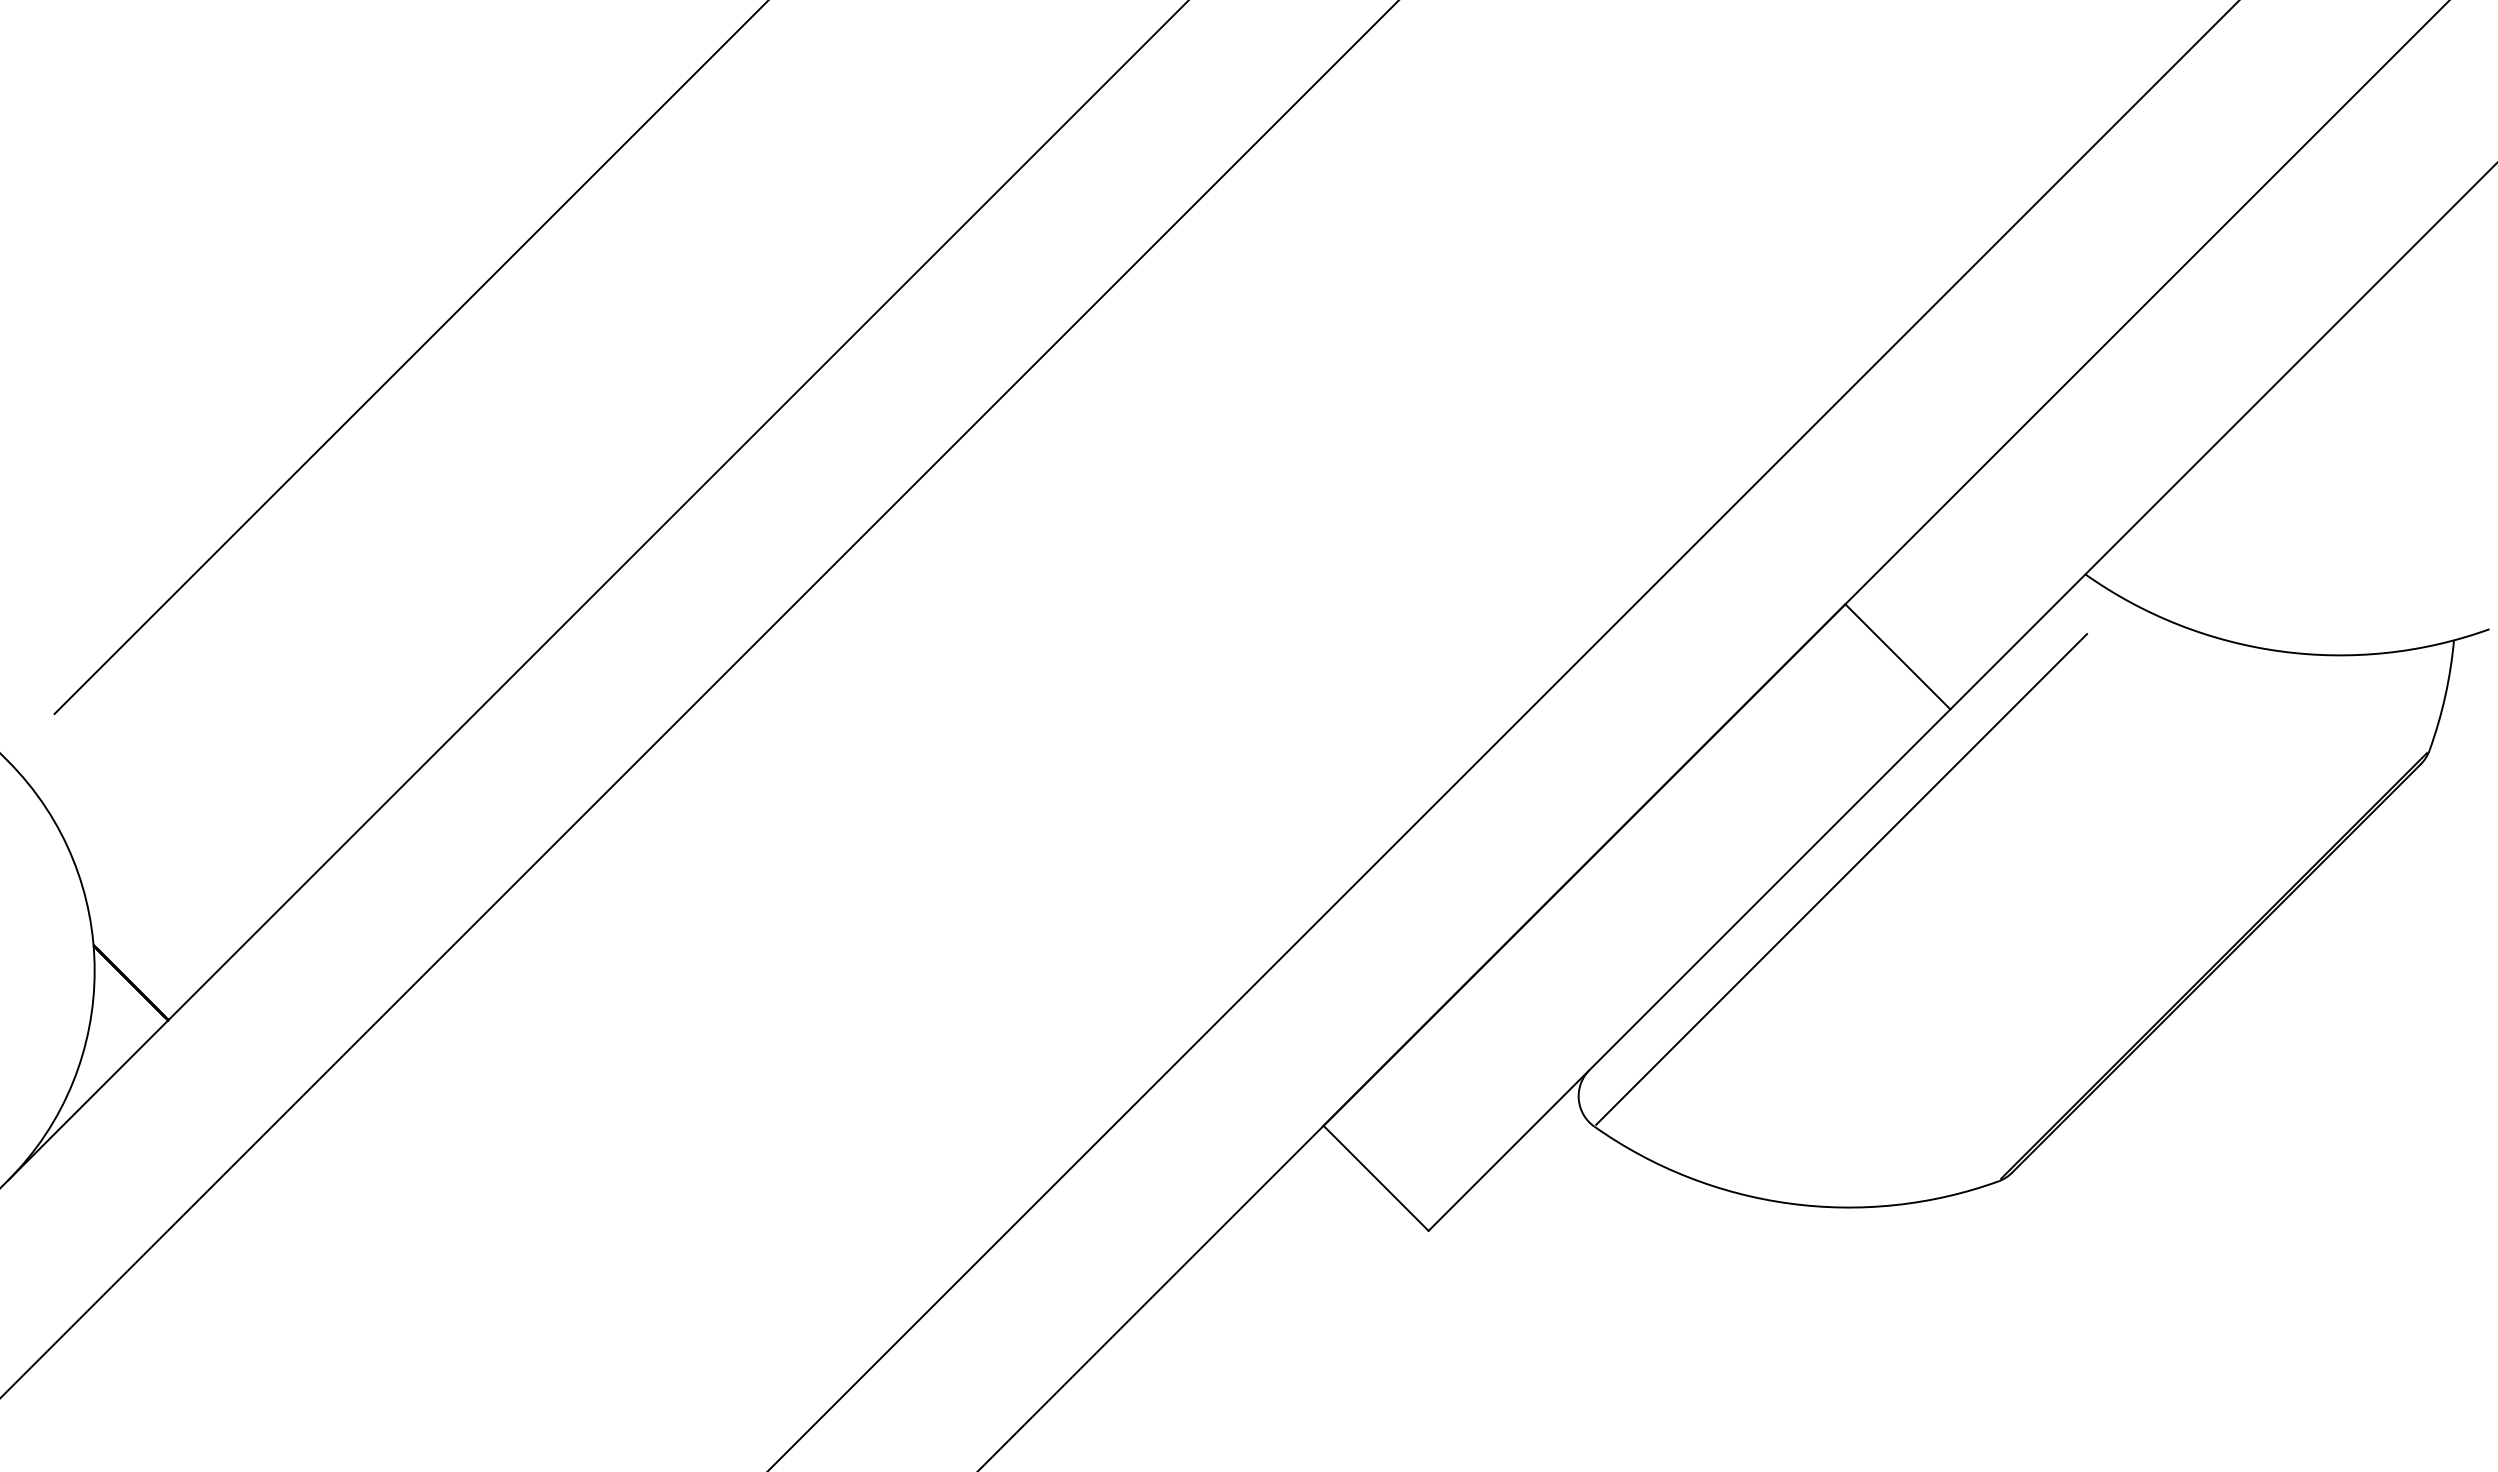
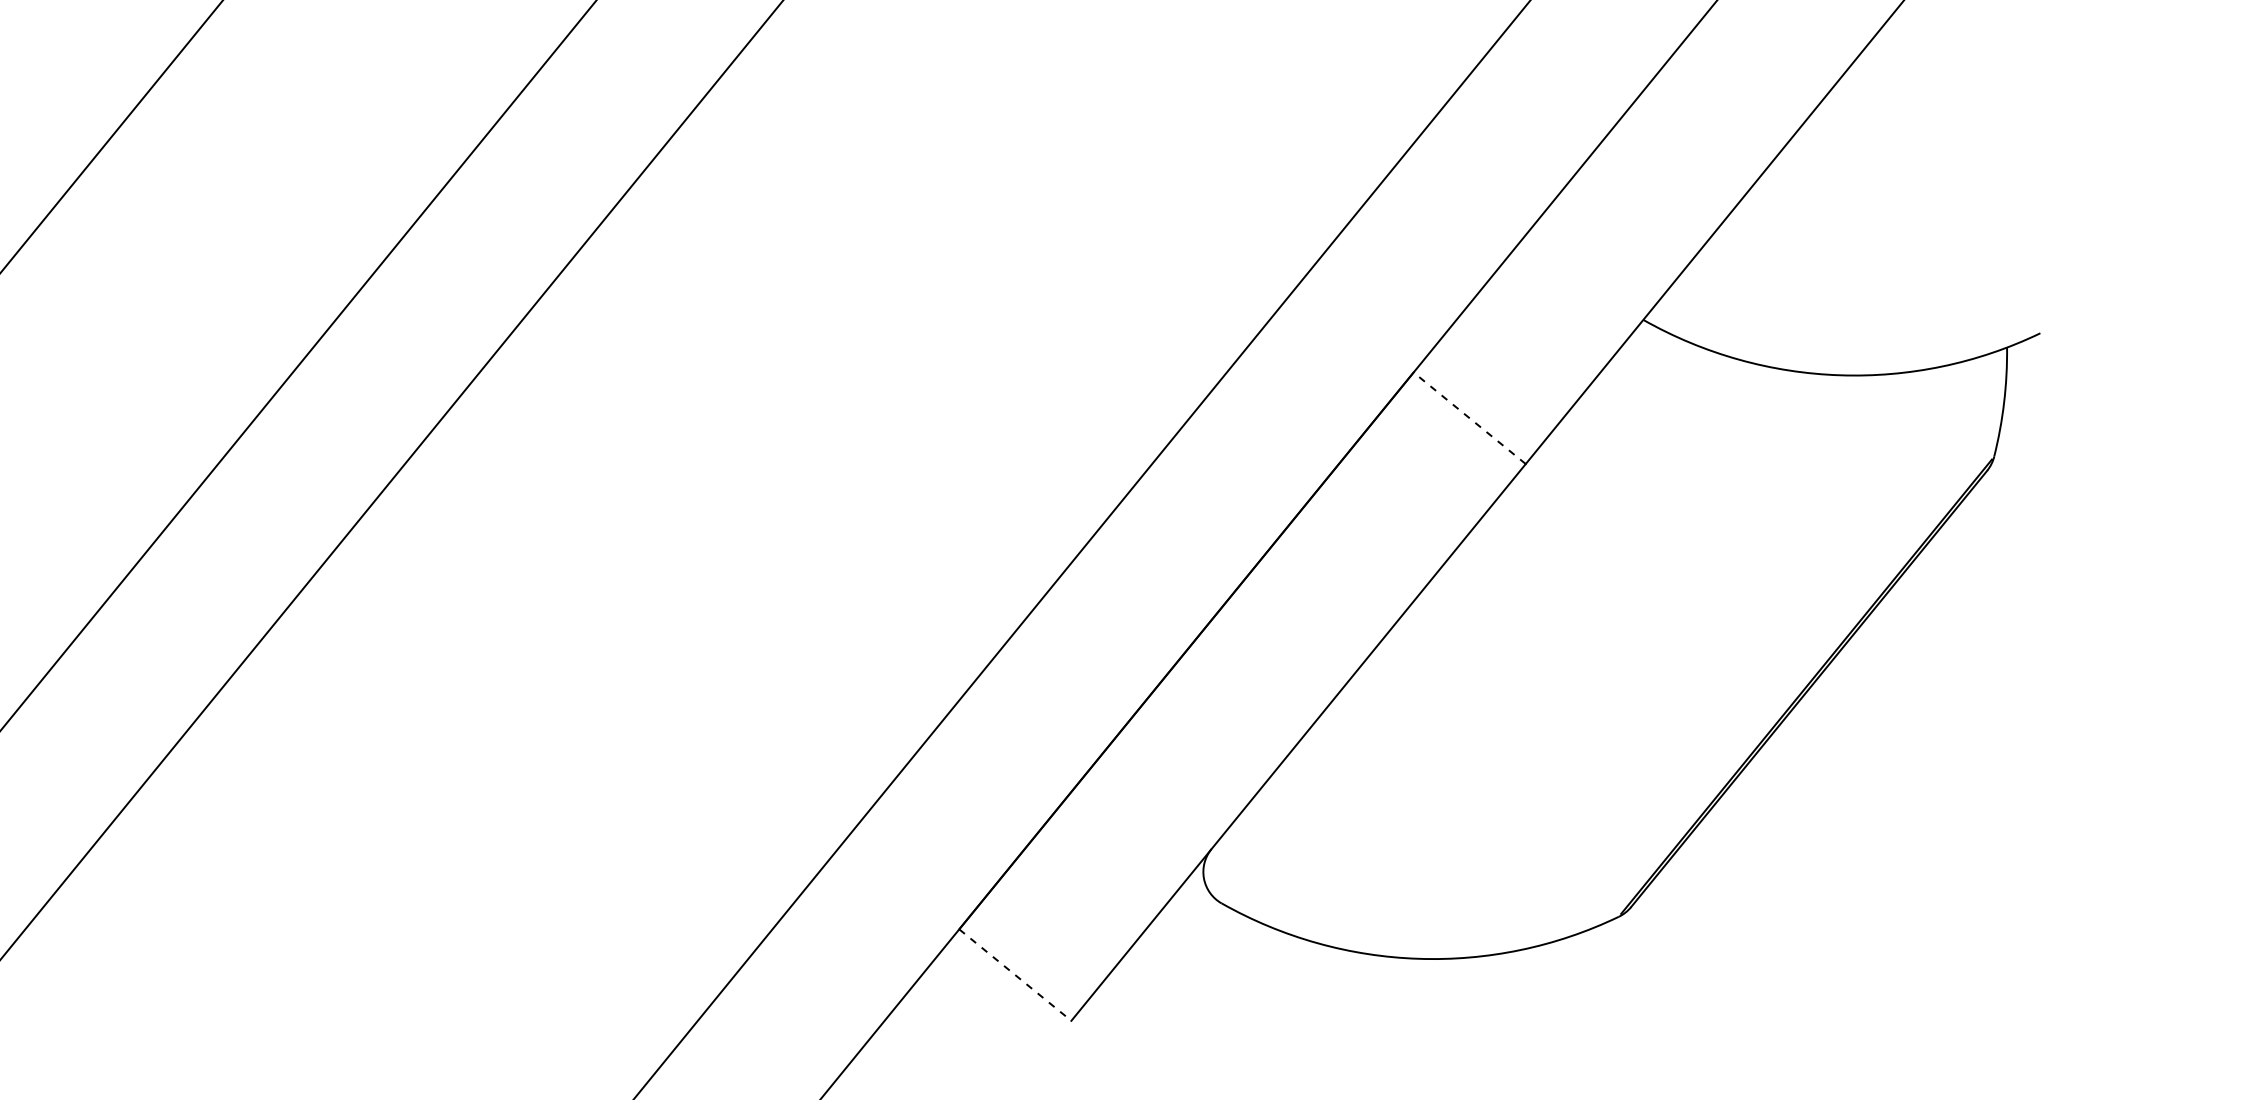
line: (1897, 656) -> (1469, 417), solid -> dashed
line: (1841, 879) -> (1436, 639), removed
line: (1376, 1178) -> (1015, 975), solid -> dashed

